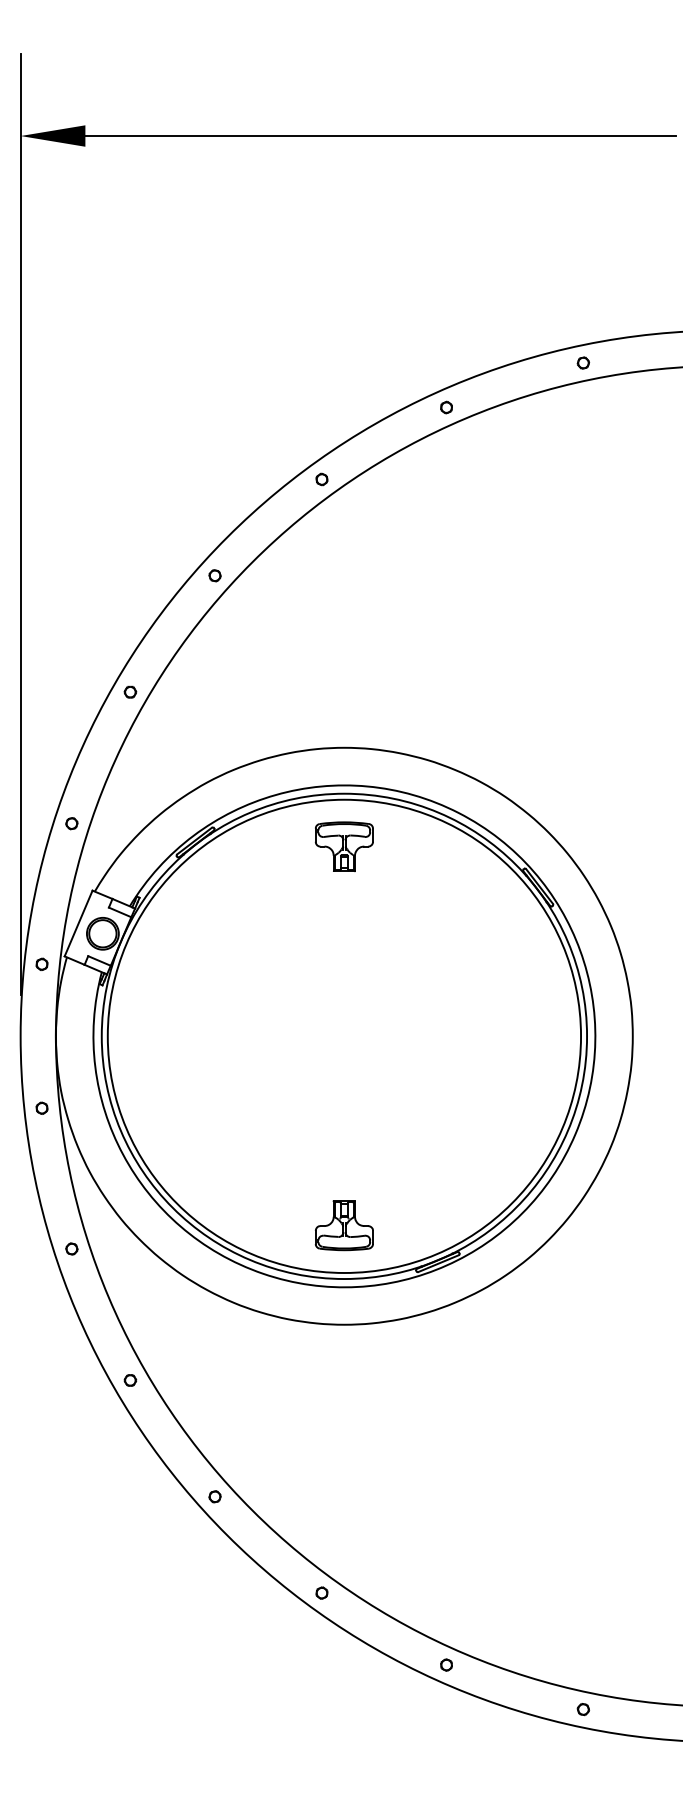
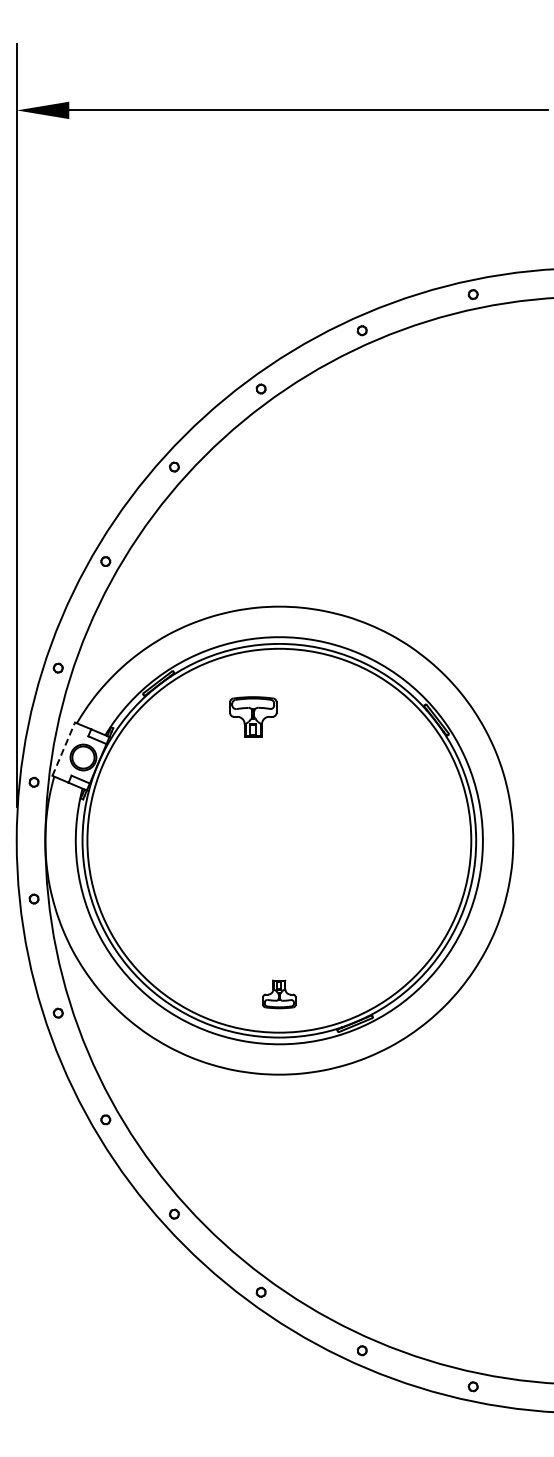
part: (344, 846) -> (253, 716), moved
line: (78, 923) -> (63, 749), solid -> dashed
part: (344, 1225) -> (279, 994), size x0.7

